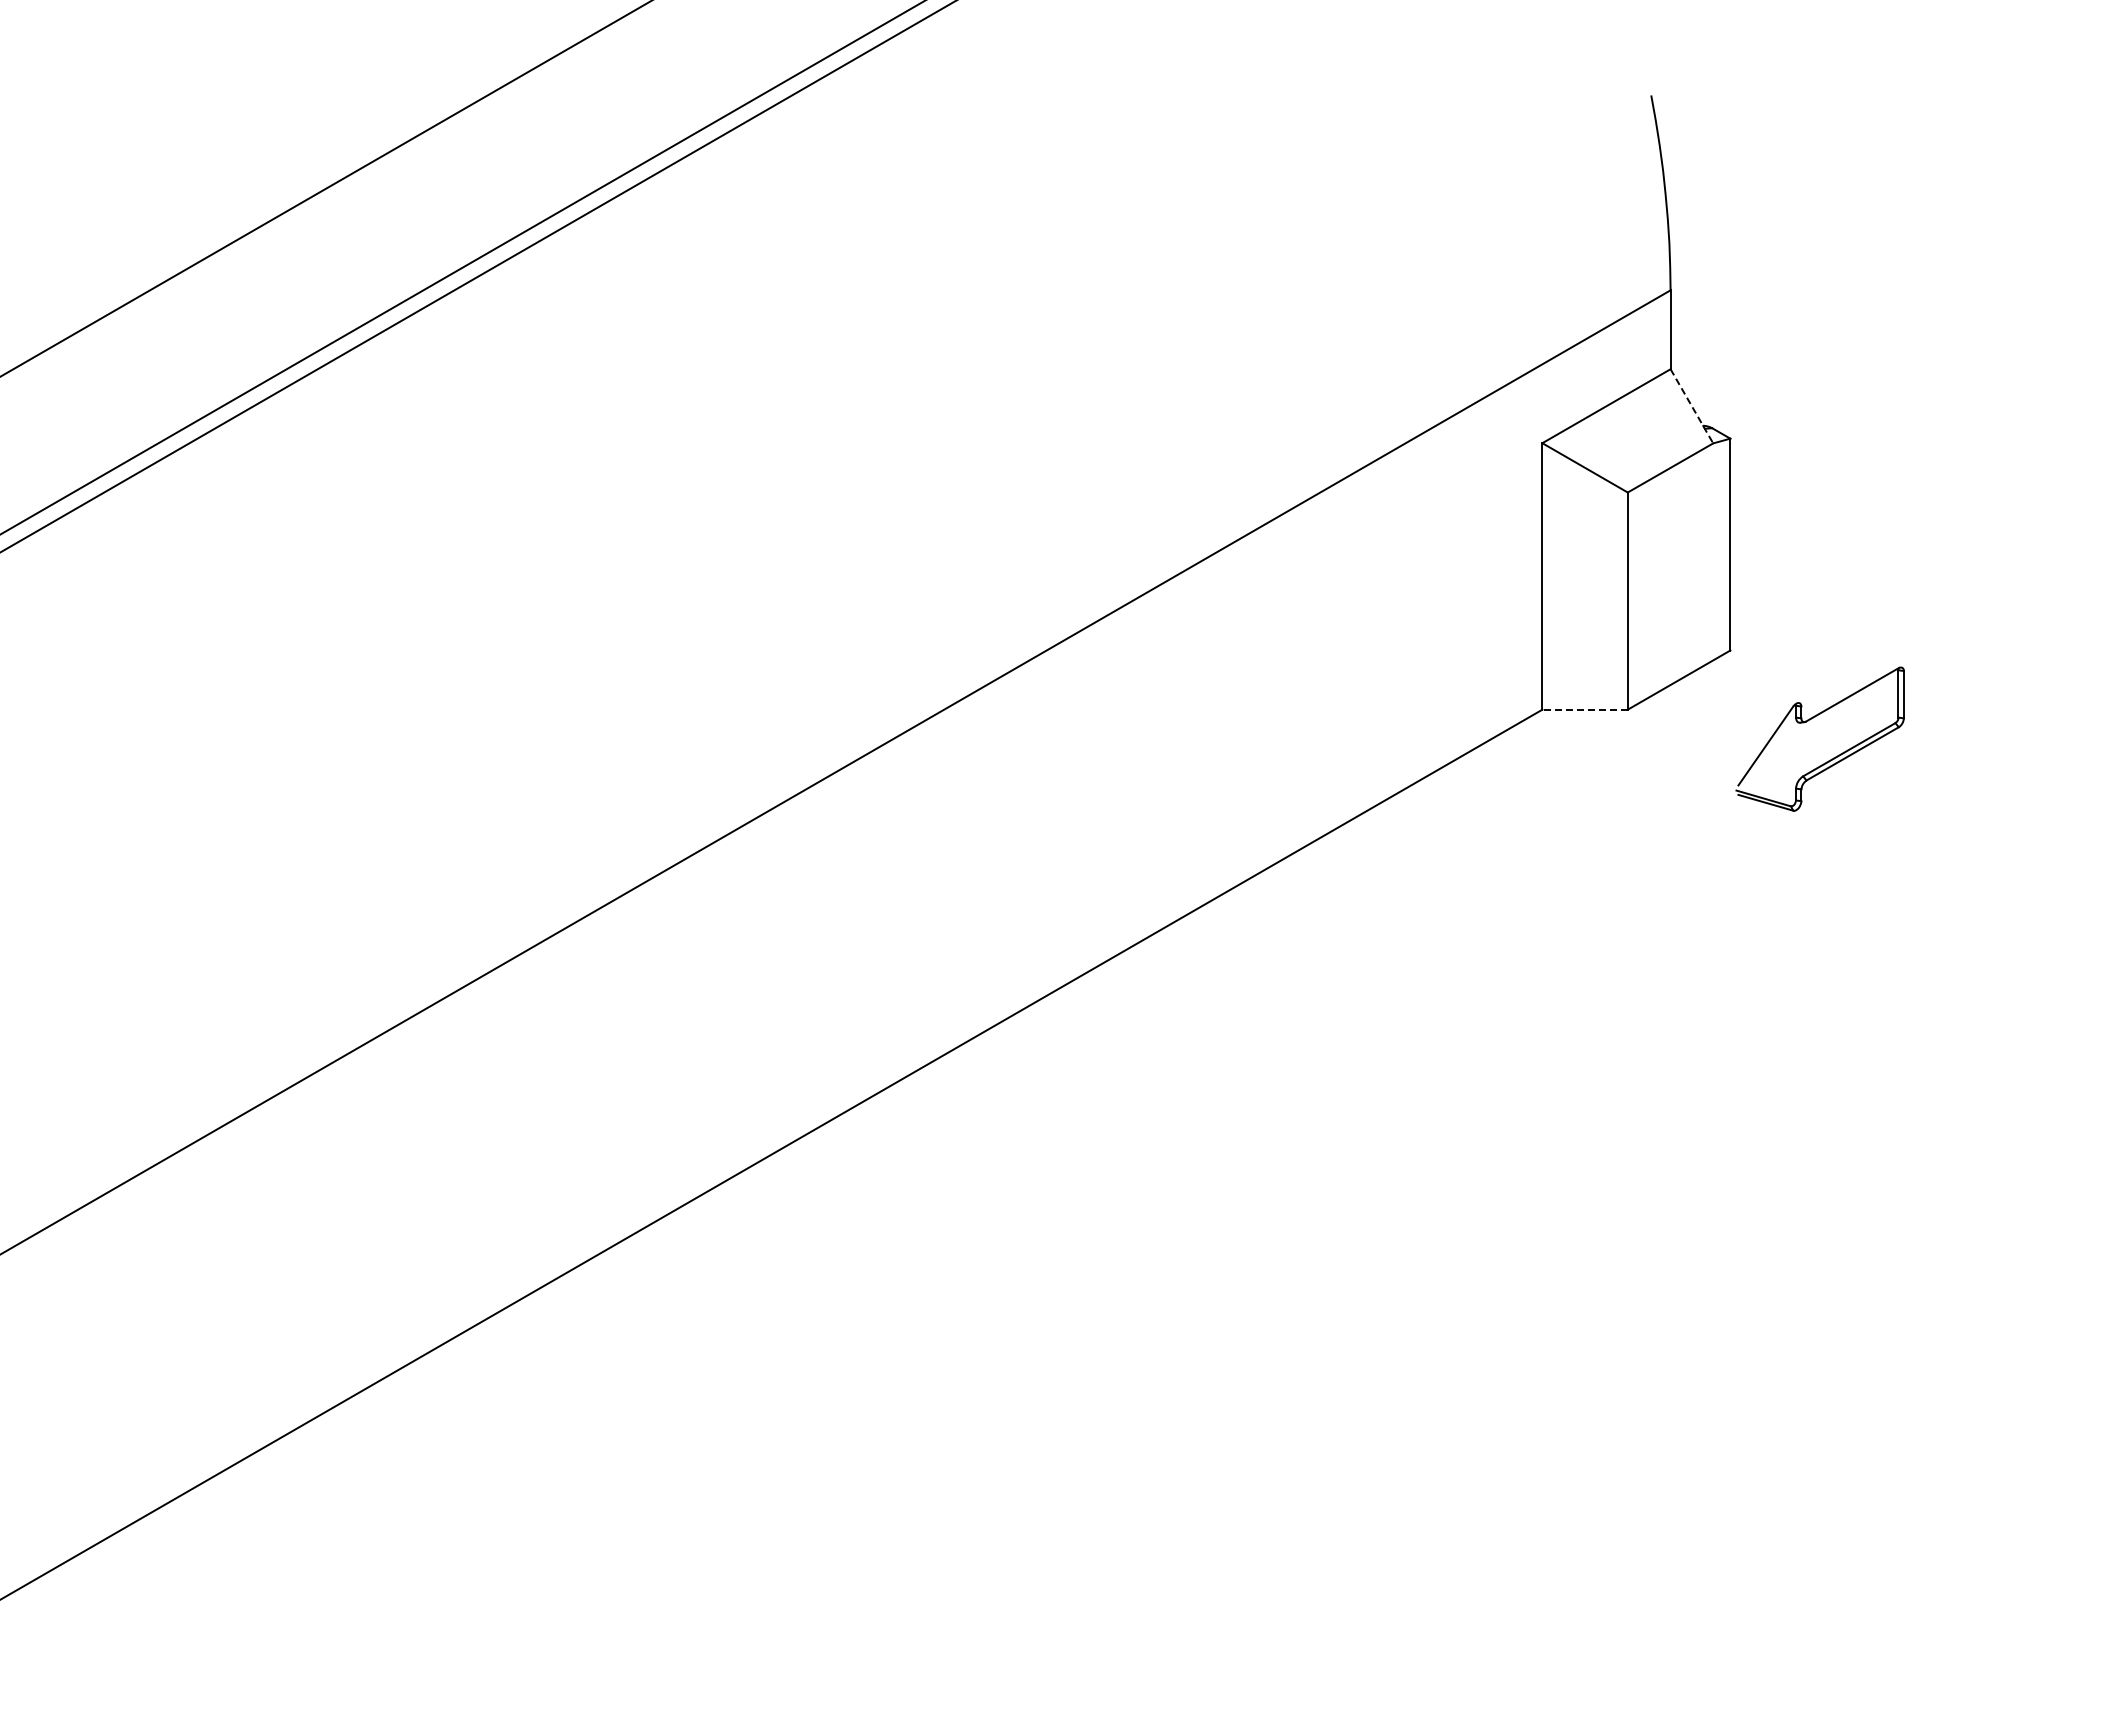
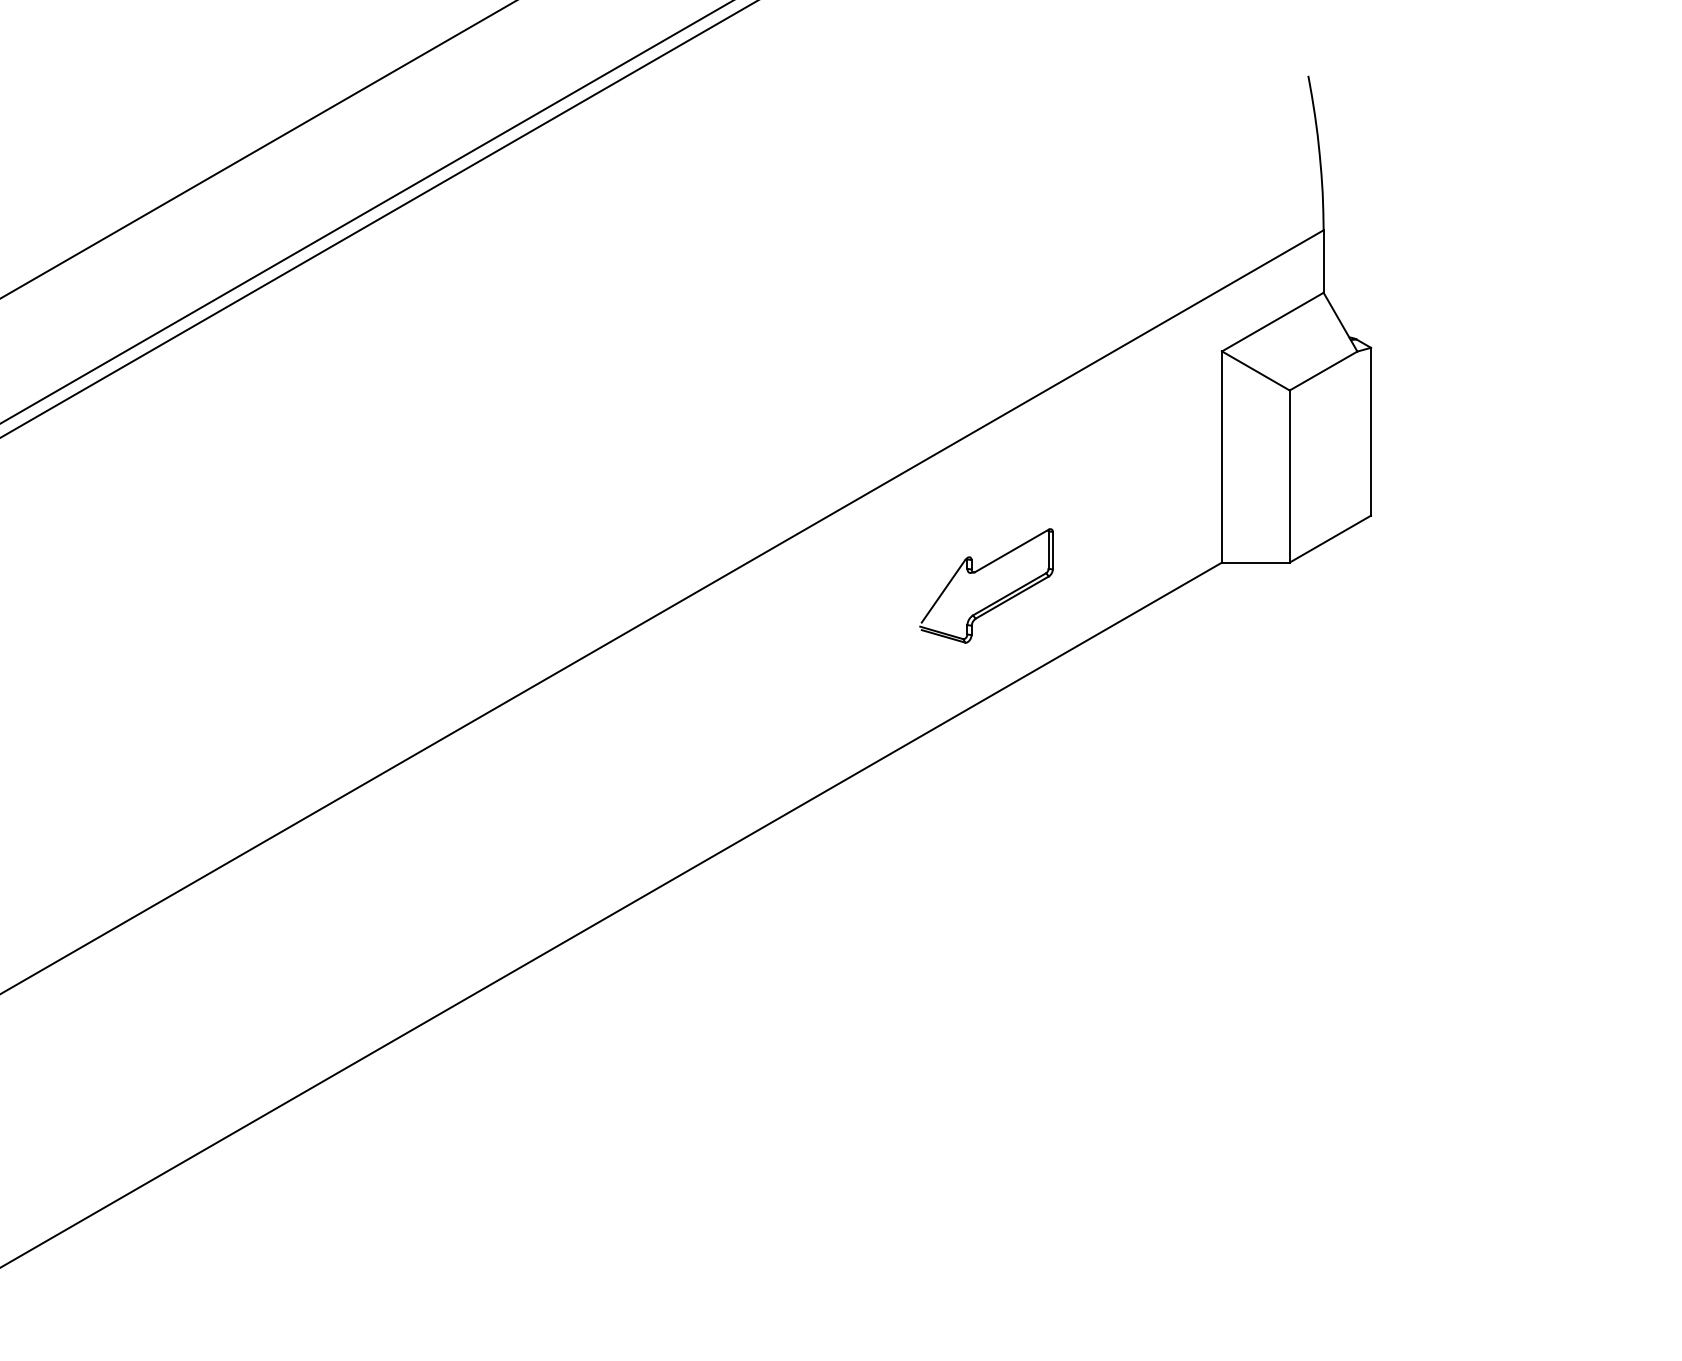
line: (1691, 406) -> (1340, 322), dashed -> solid
line: (1585, 709) -> (1256, 562), dashed -> solid
part: (1810, 720) -> (978, 571), moved

